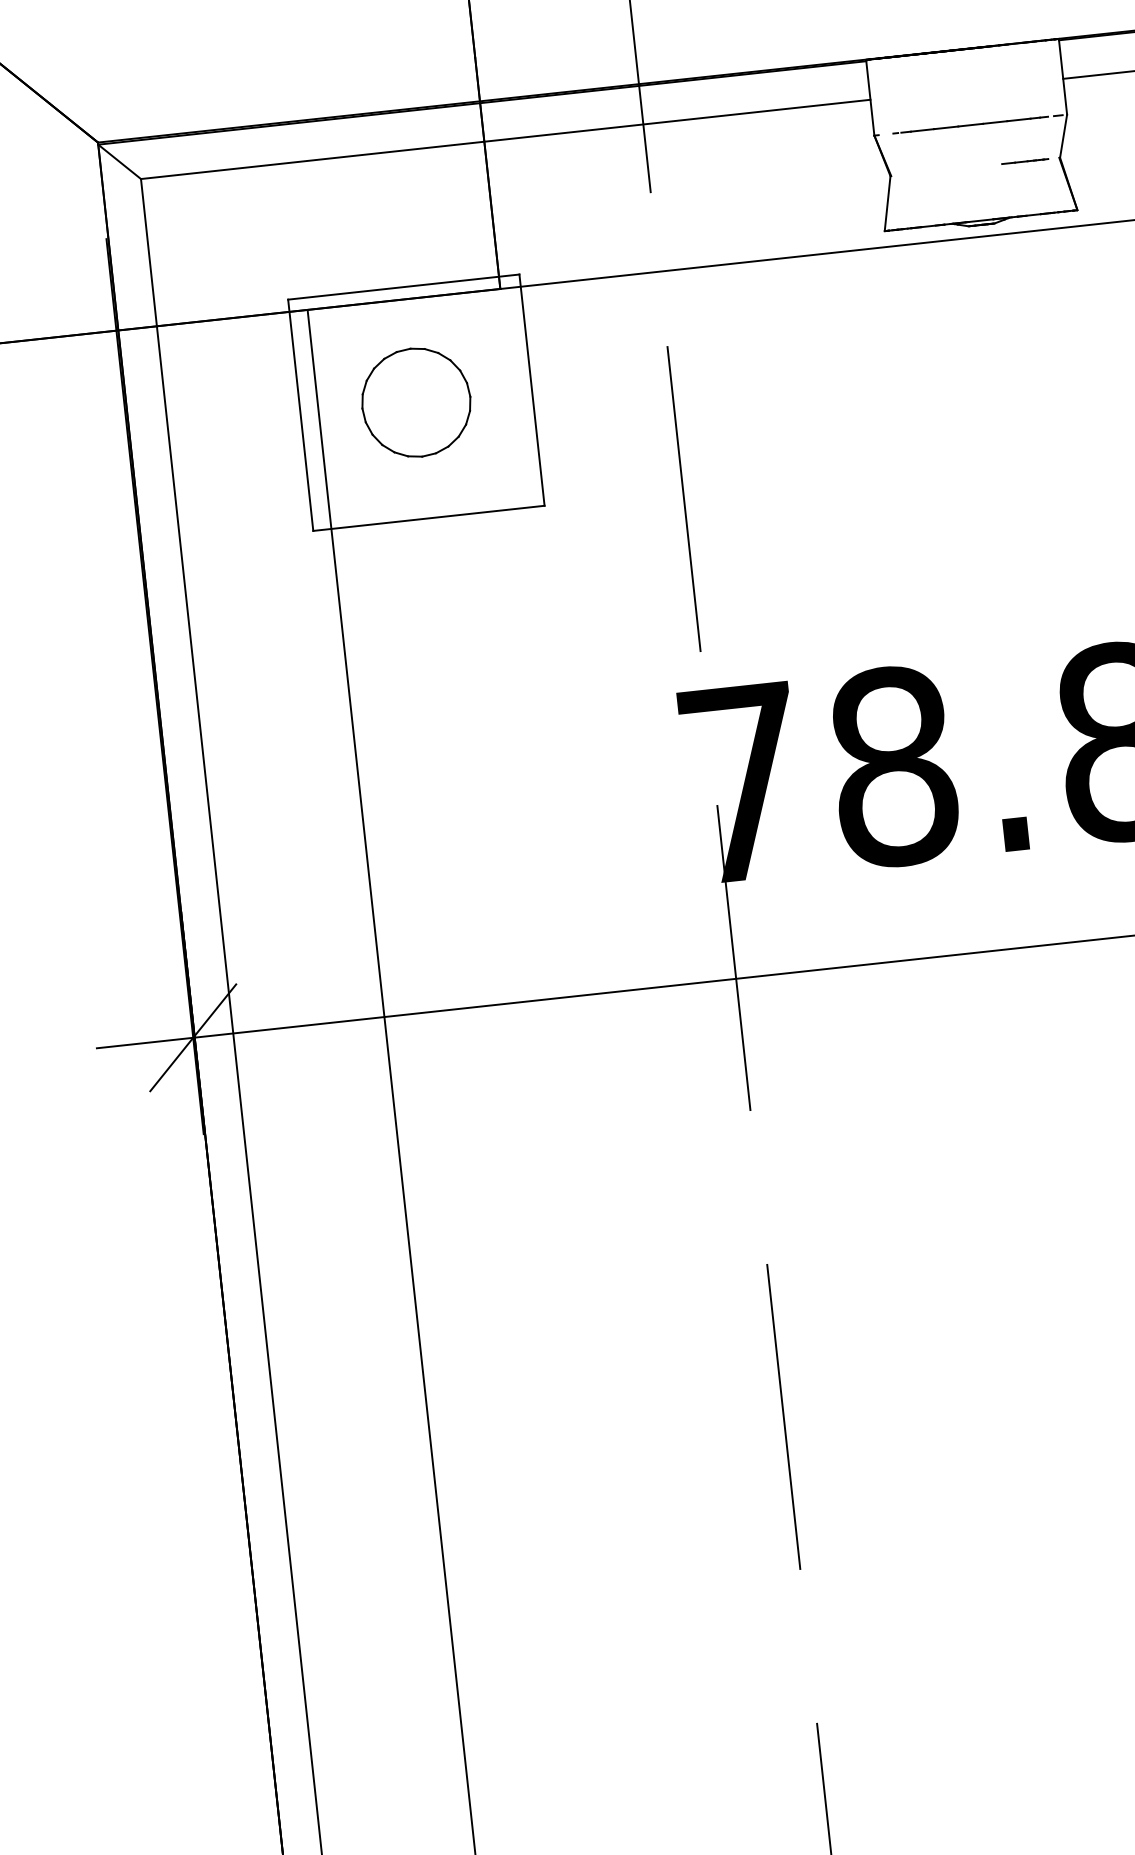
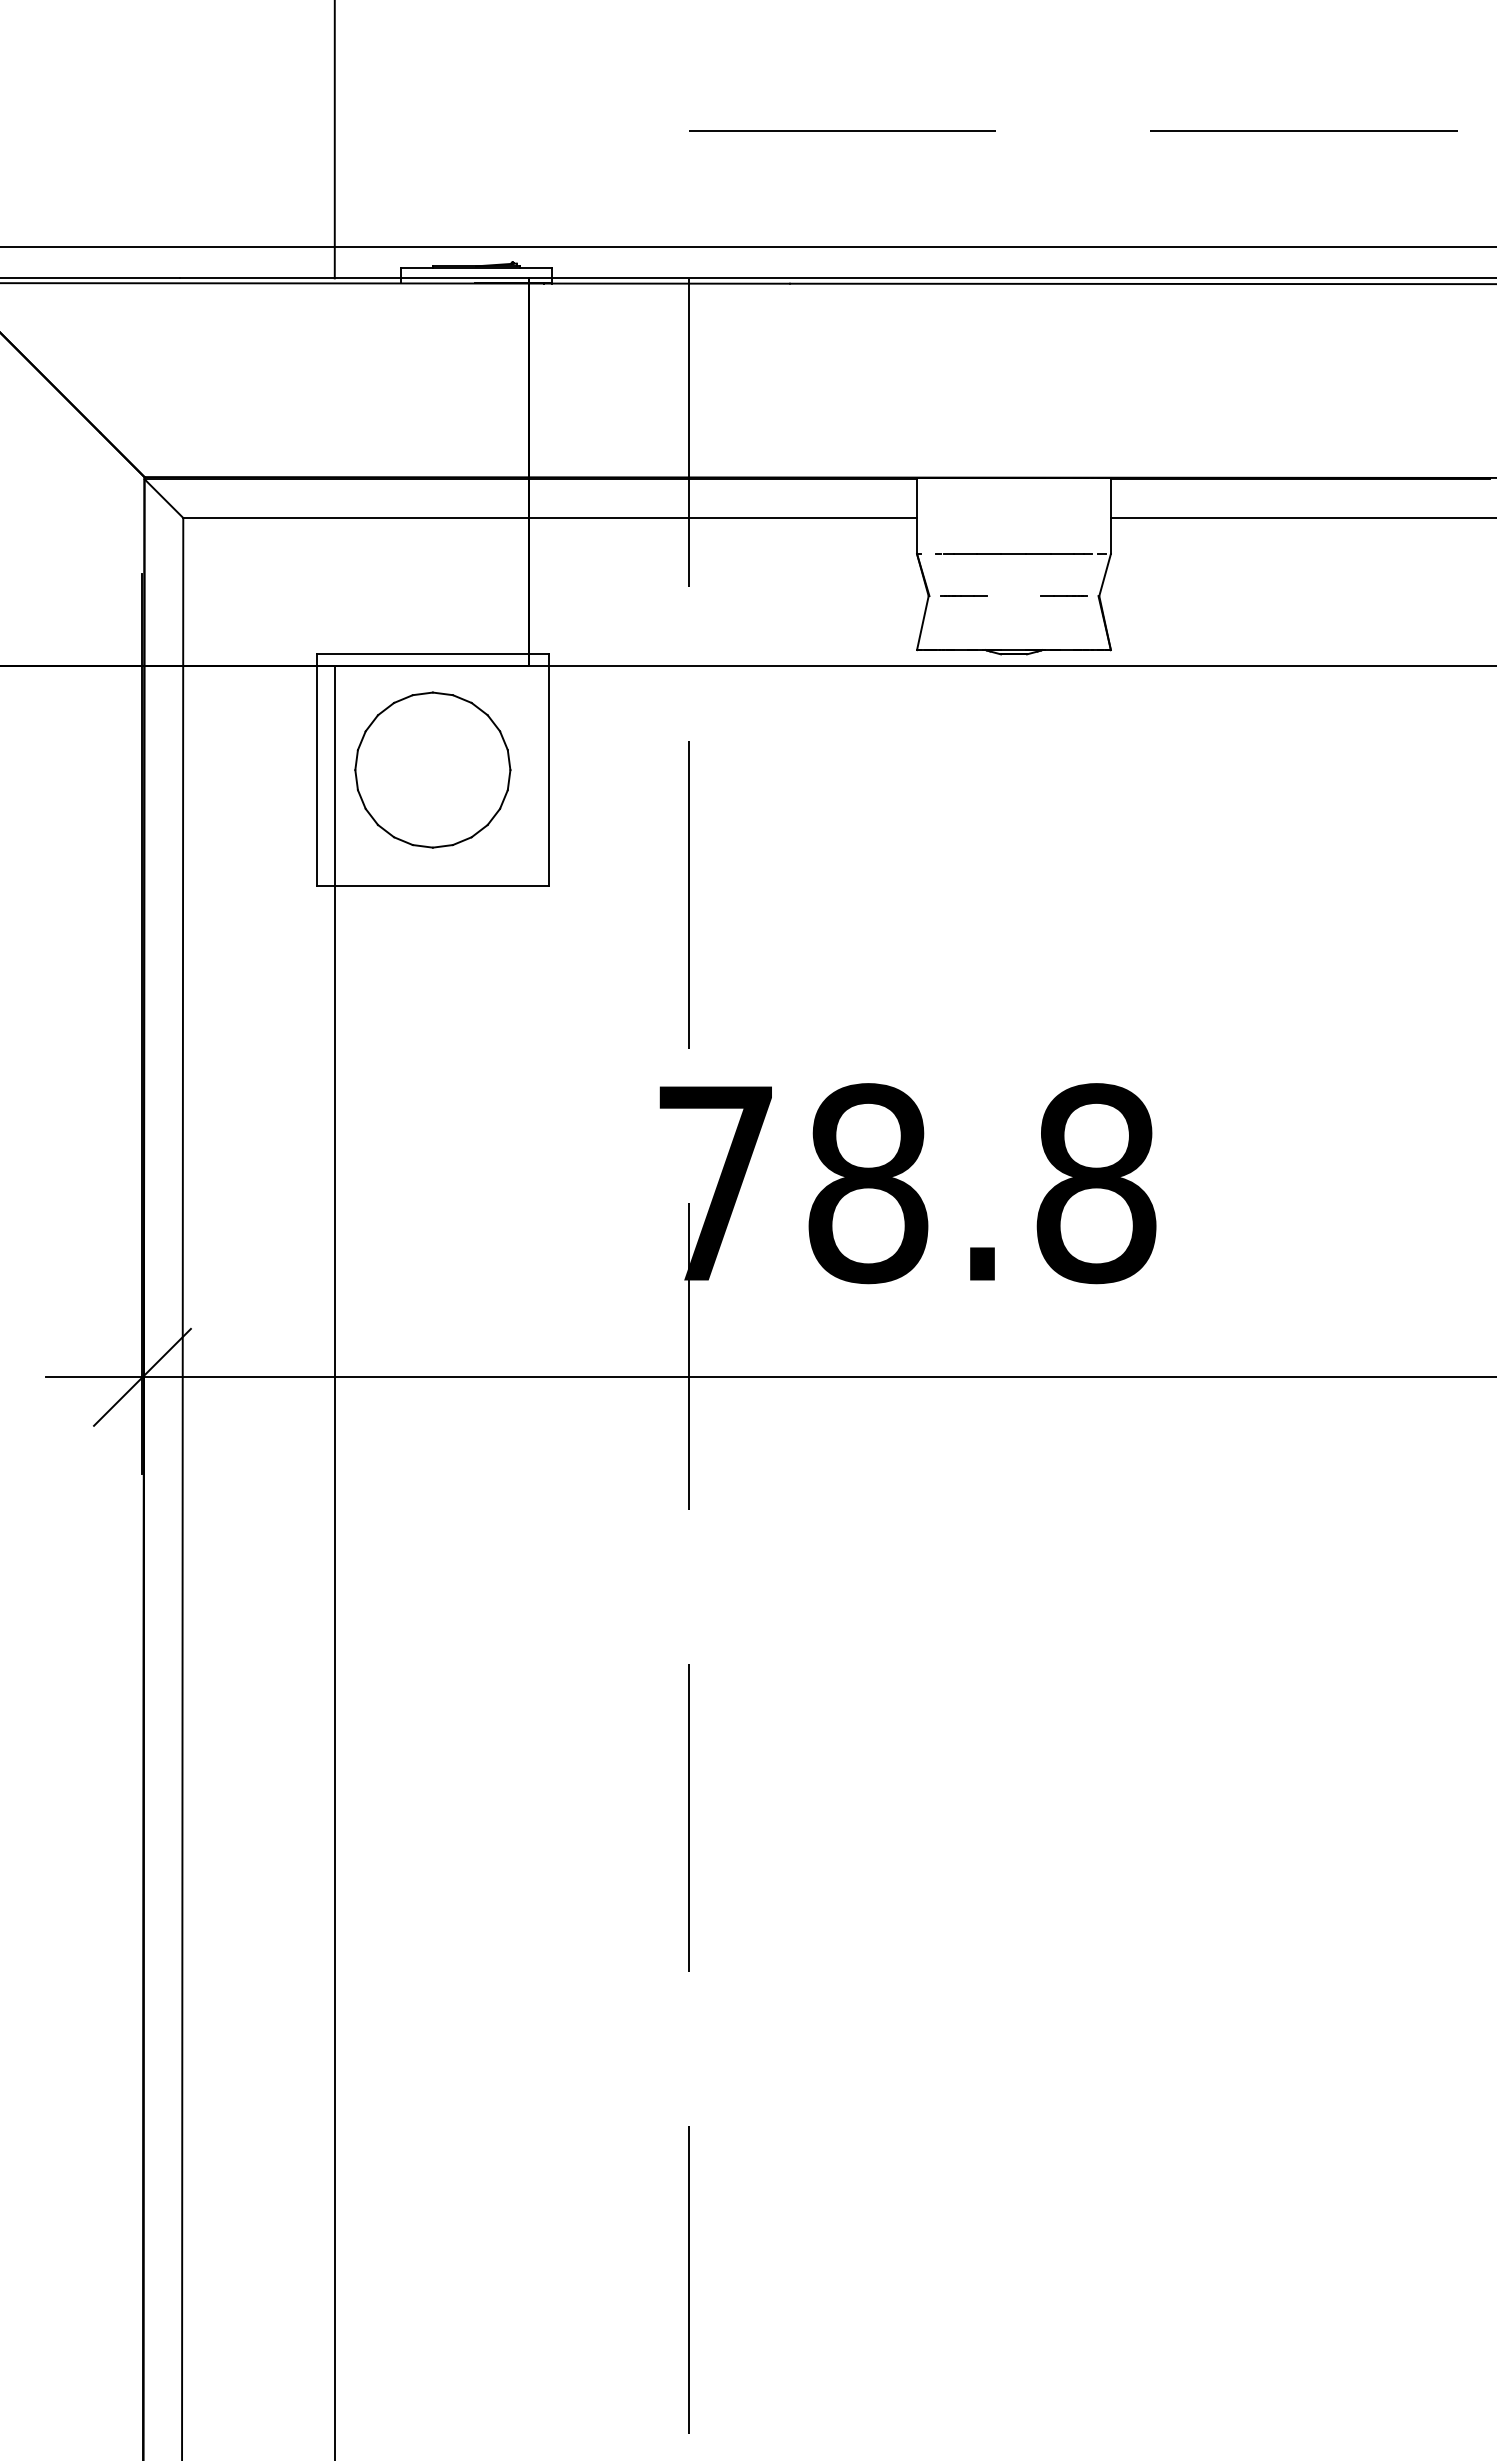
line: (925, 171) -> (963, 595), added
part: (415, 402) -> (432, 769), size x1.43

